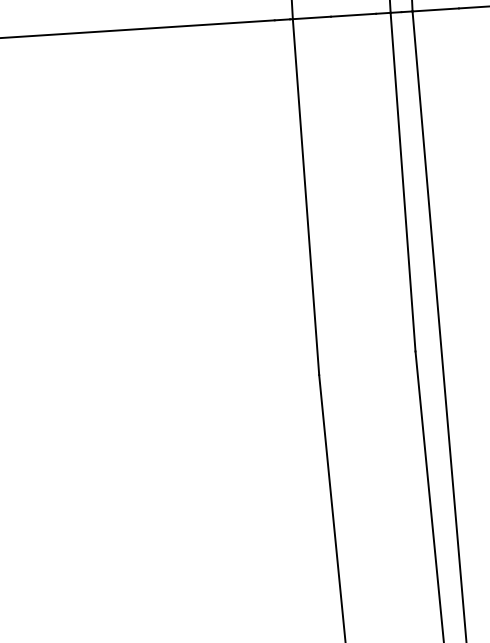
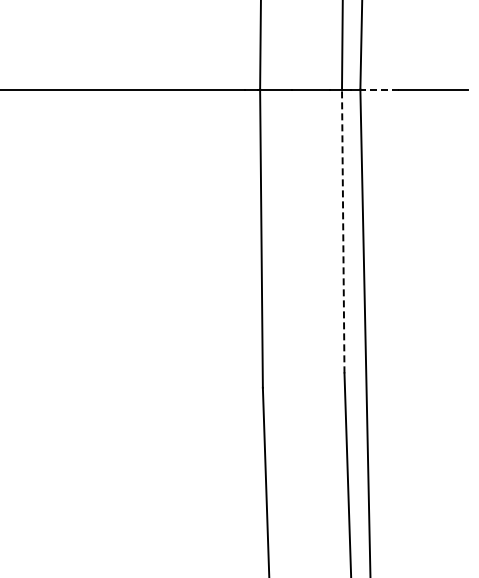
line: (435, 9) -> (379, 89), solid -> dashed
line: (403, 182) -> (343, 231), solid -> dashed

